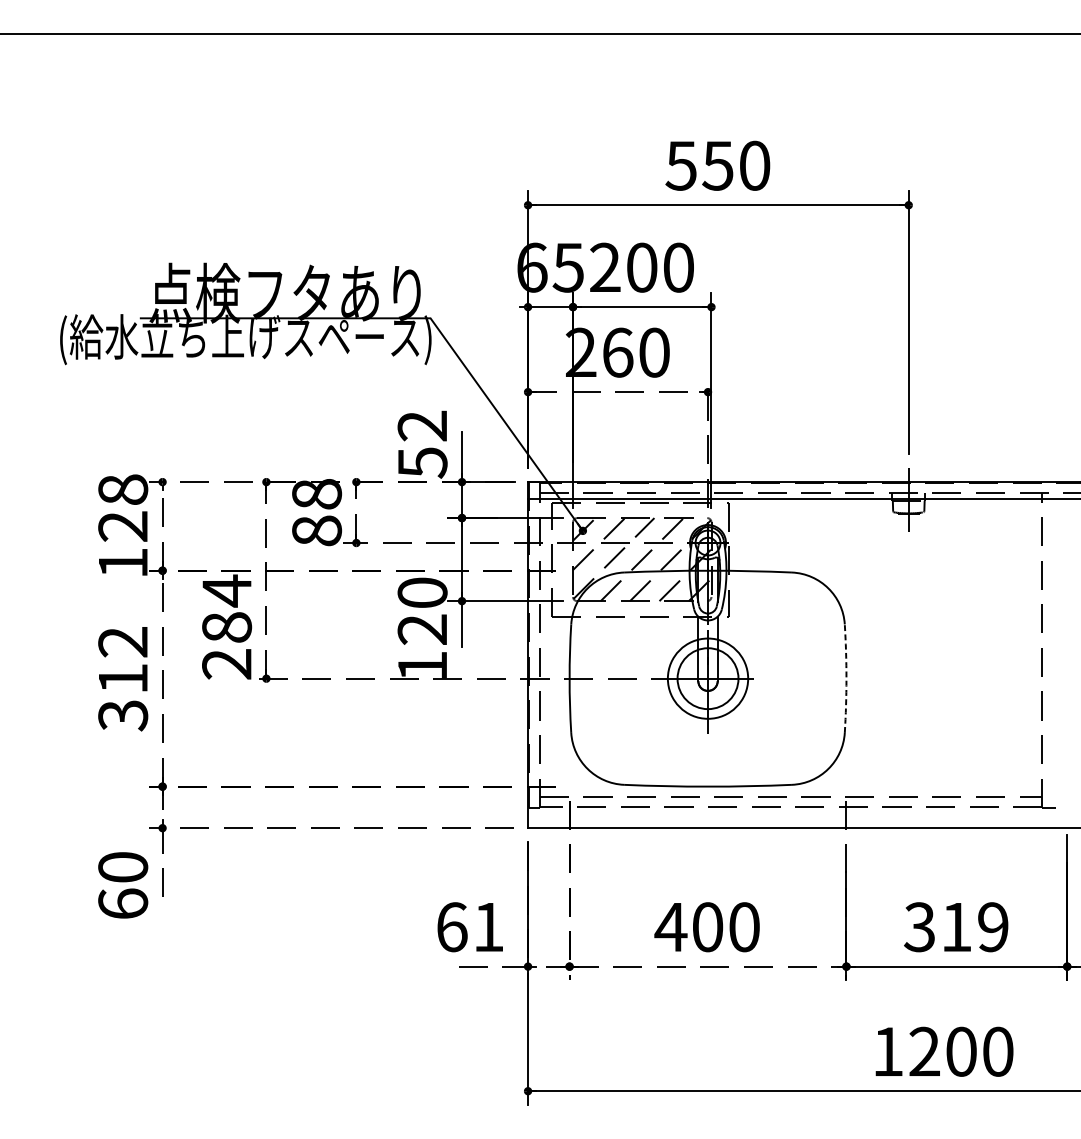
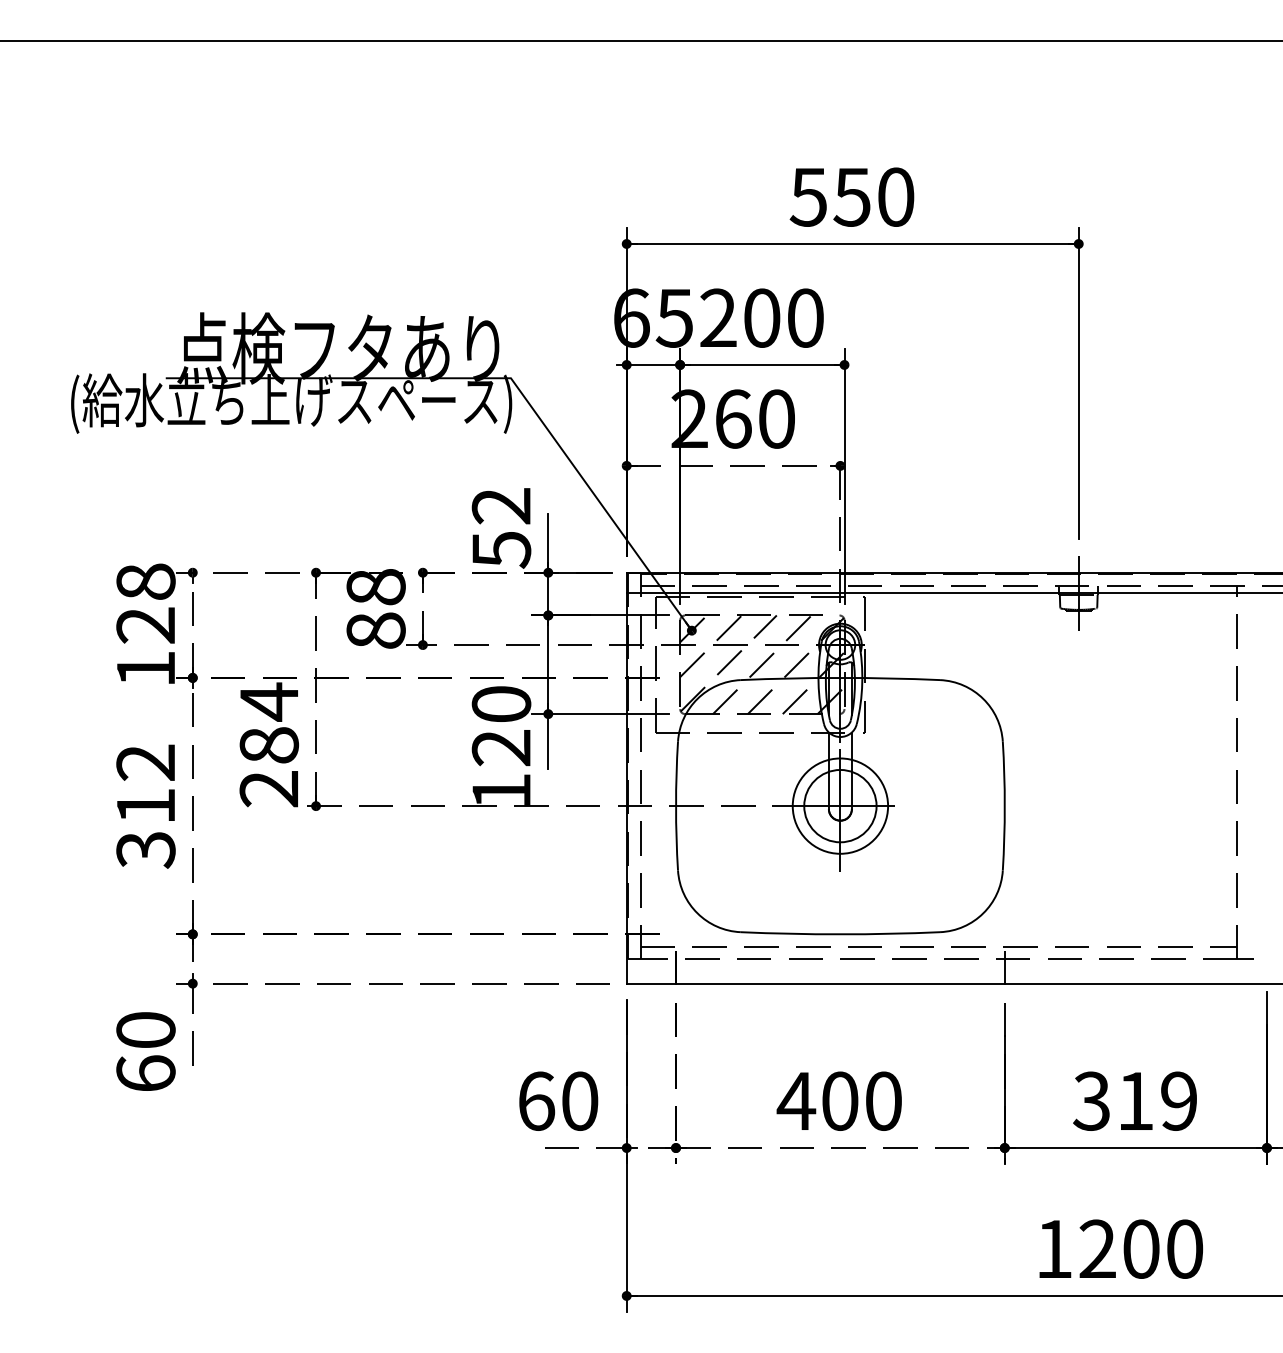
arc: (846, 678) -> (1004, 806), dashed -> solid
text: (489, 926) -> (580, 1100), 61 -> 60

